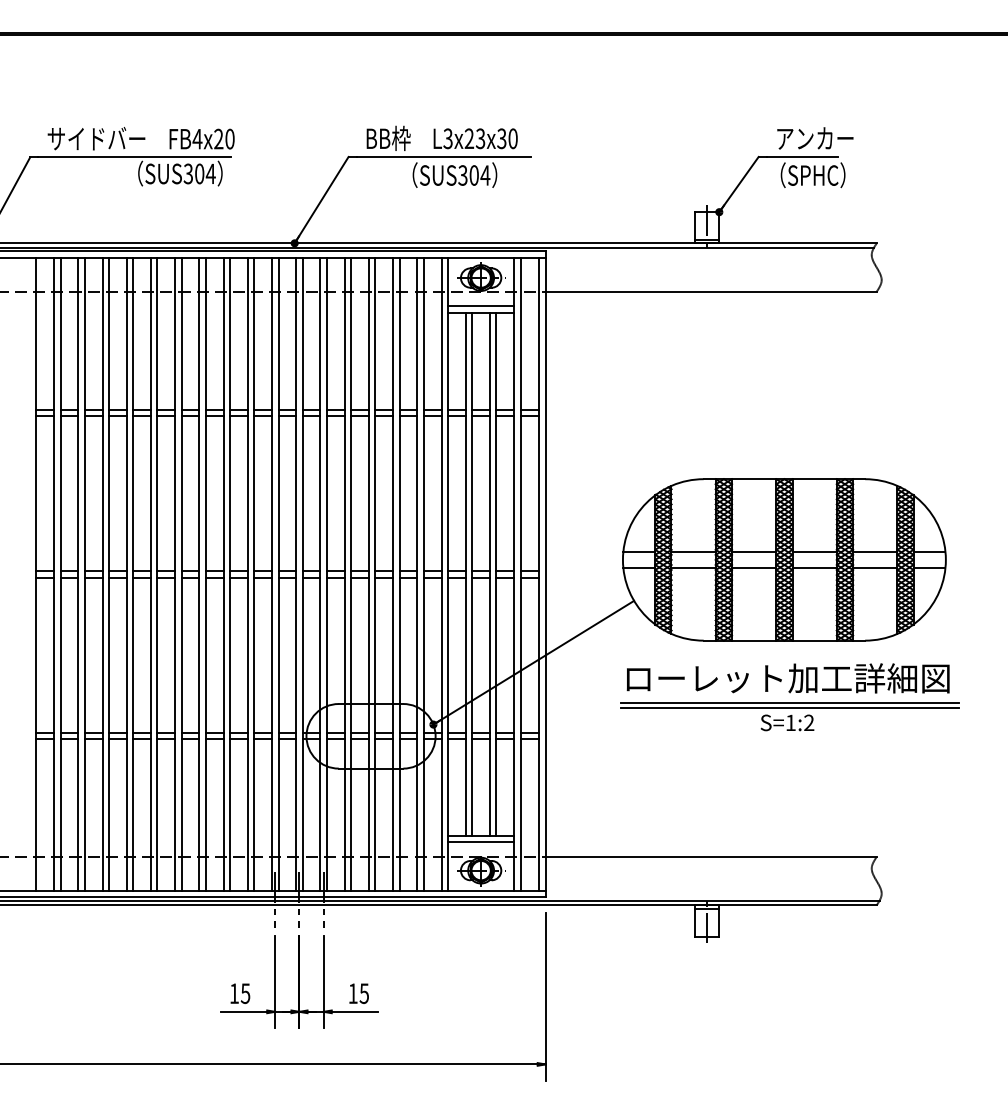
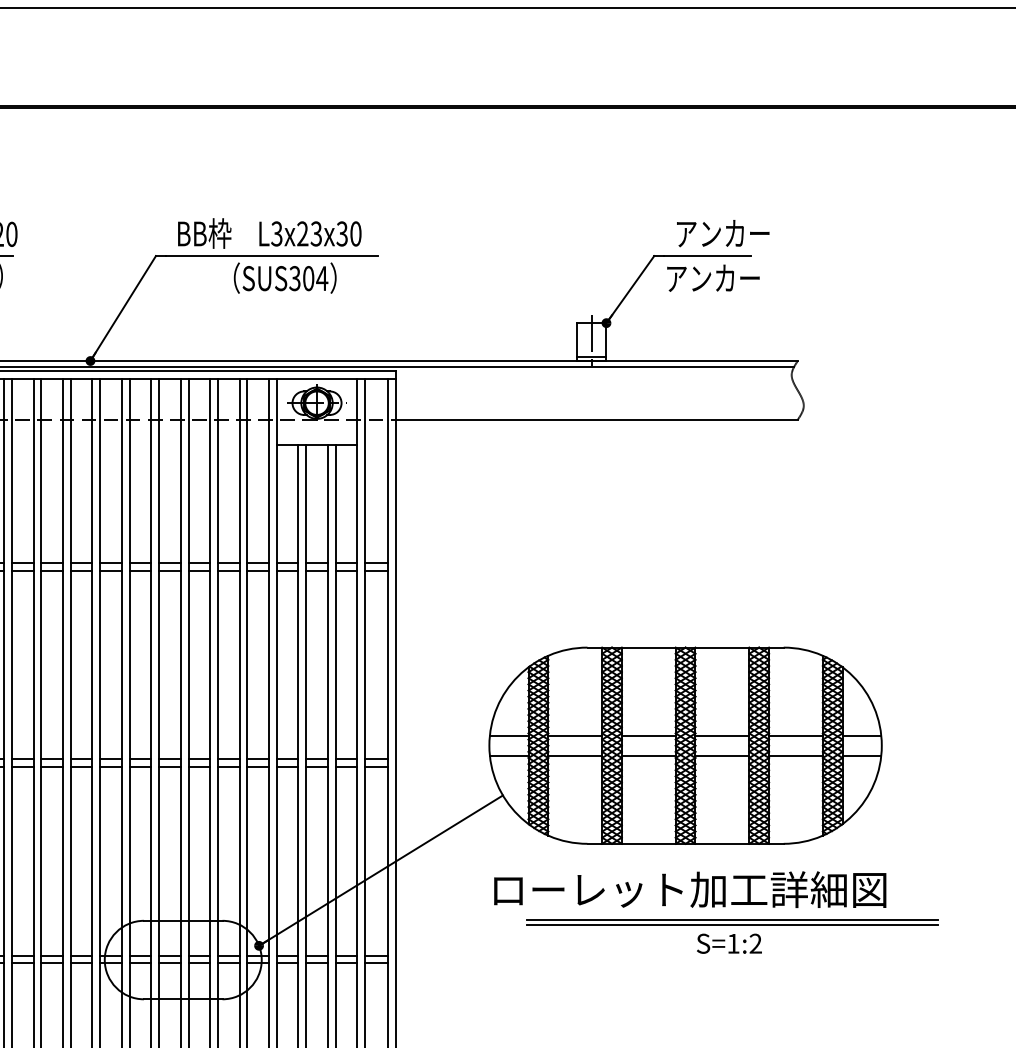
text: (807, 175) -> (713, 278), （SPHC） -> アンカー
line: (481, 306) -> (317, 437), removed
part: (789, 716) -> (731, 935), moved

